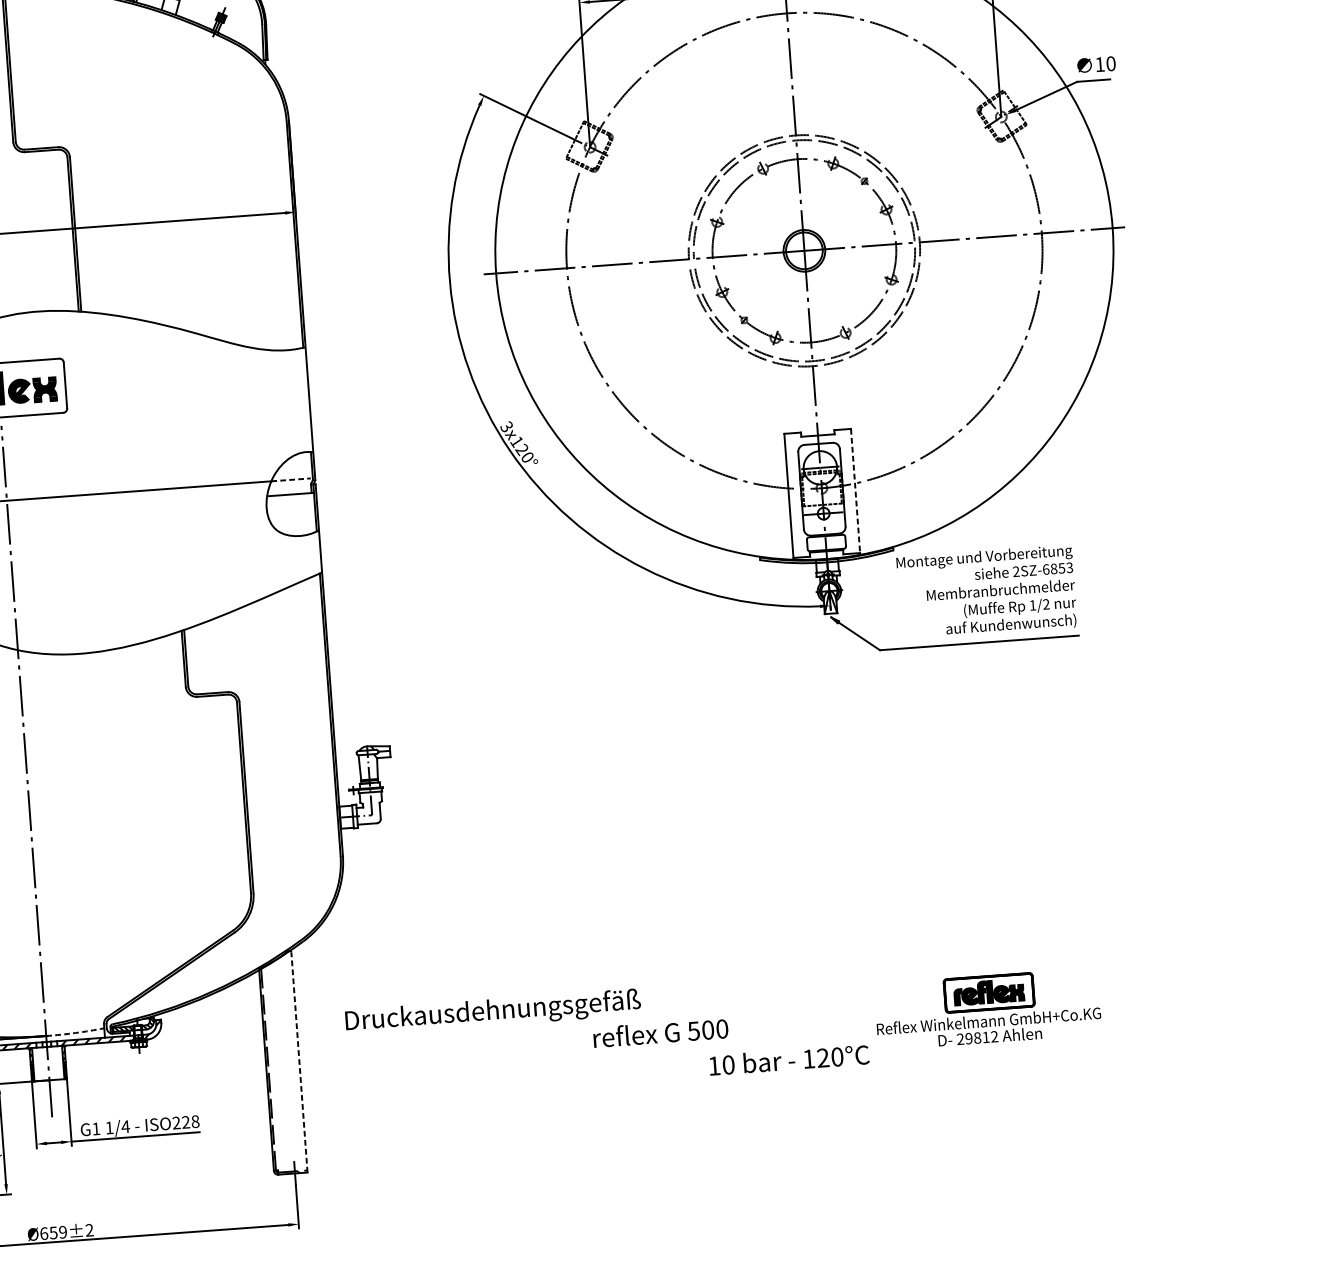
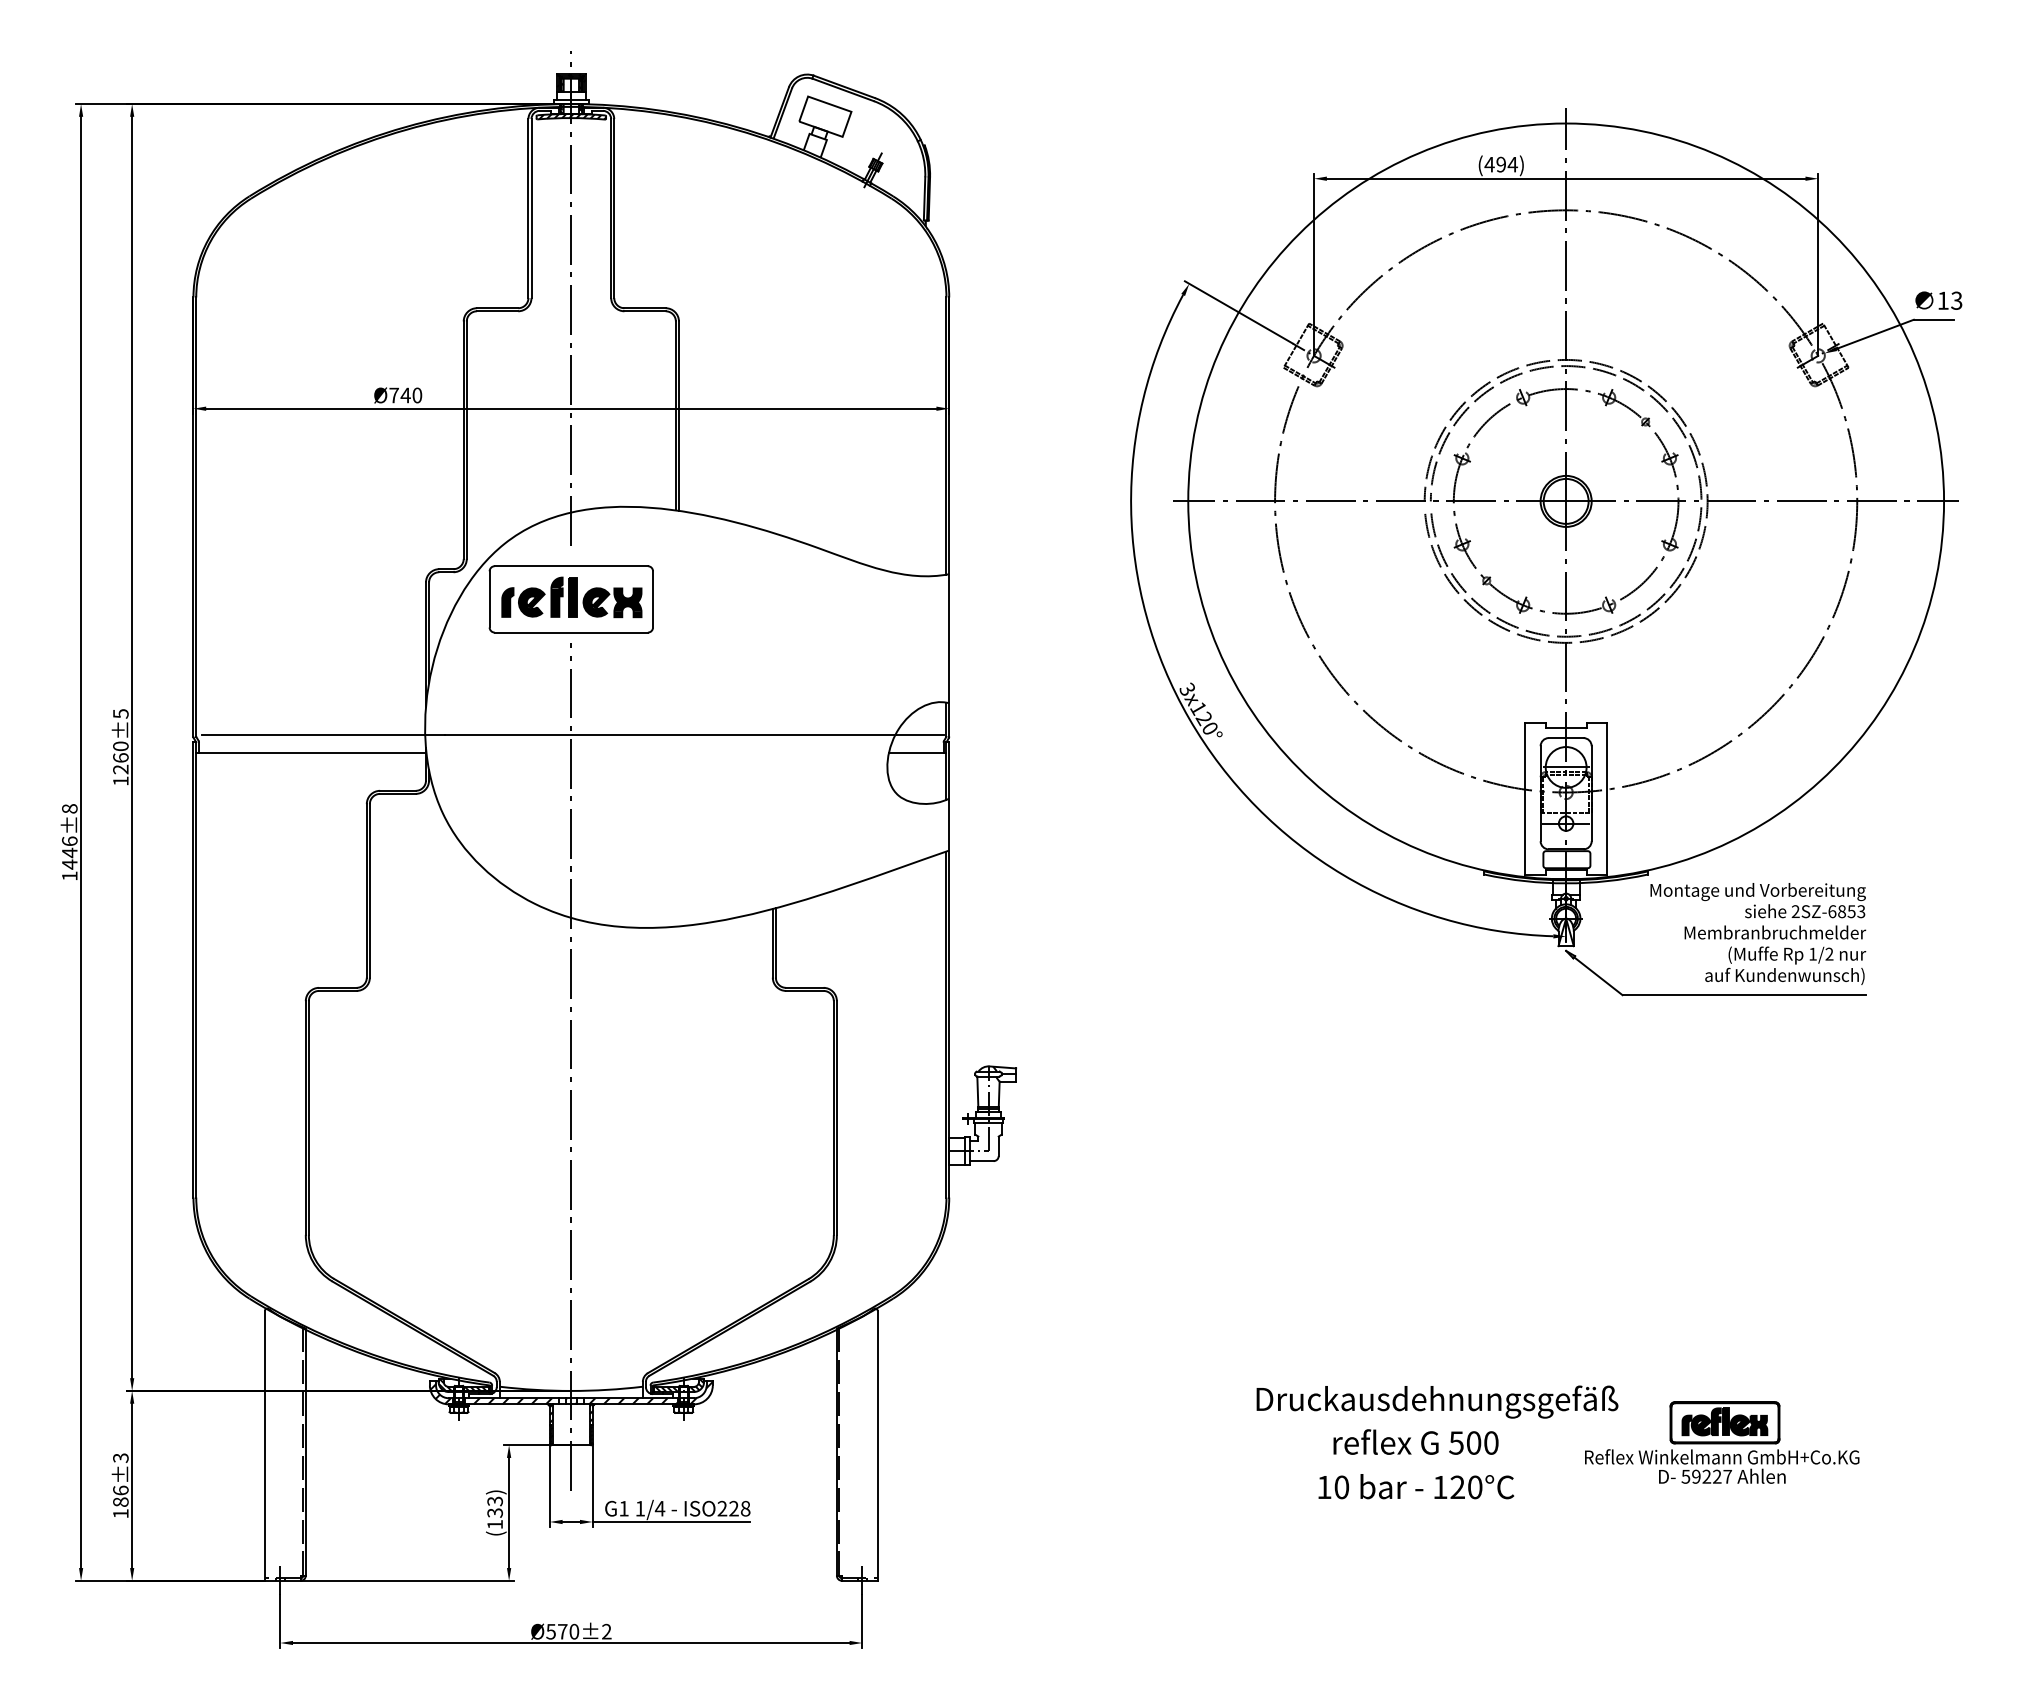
text: (1110, 63) -> (1956, 300), 10 -> 13
line: (291, 479) -> (920, 734), dashed -> solid
line: (856, 491) -> (1607, 799), dashed -> solid
text: (493, 1011) -> (1437, 1401), moved
arc: (75, 1032) -> (607, 1389), dashed -> solid
text: (660, 1032) -> (1415, 1441), moved
text: (977, 1037) -> (1706, 1476), 29812 -> 59227
text: (789, 1059) -> (1416, 1486), moved
line: (299, 1062) -> (877, 1445), dashed -> solid
text: (53, 1232) -> (562, 1631), Ø659 -> Ø570

